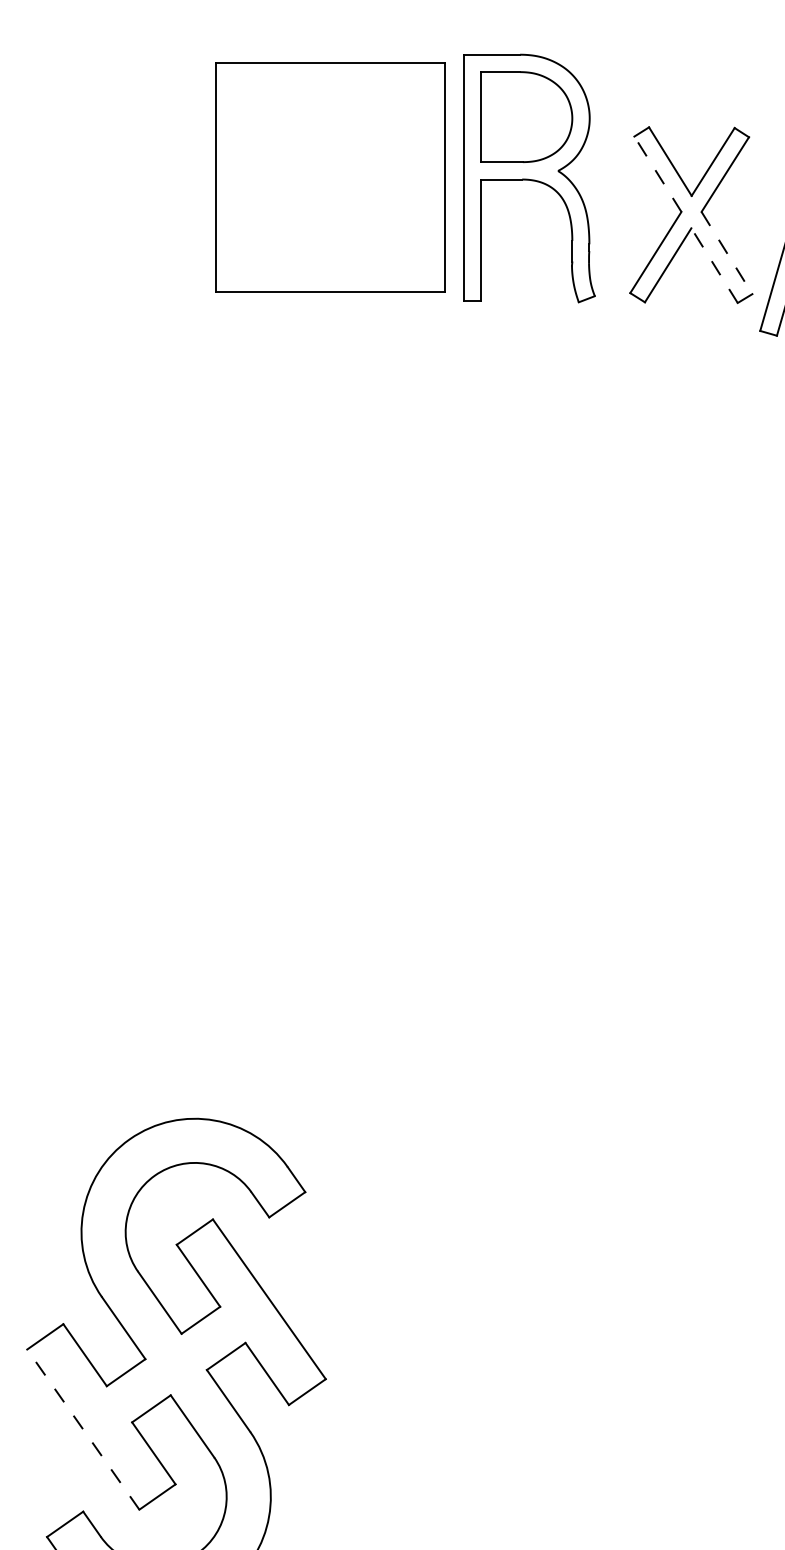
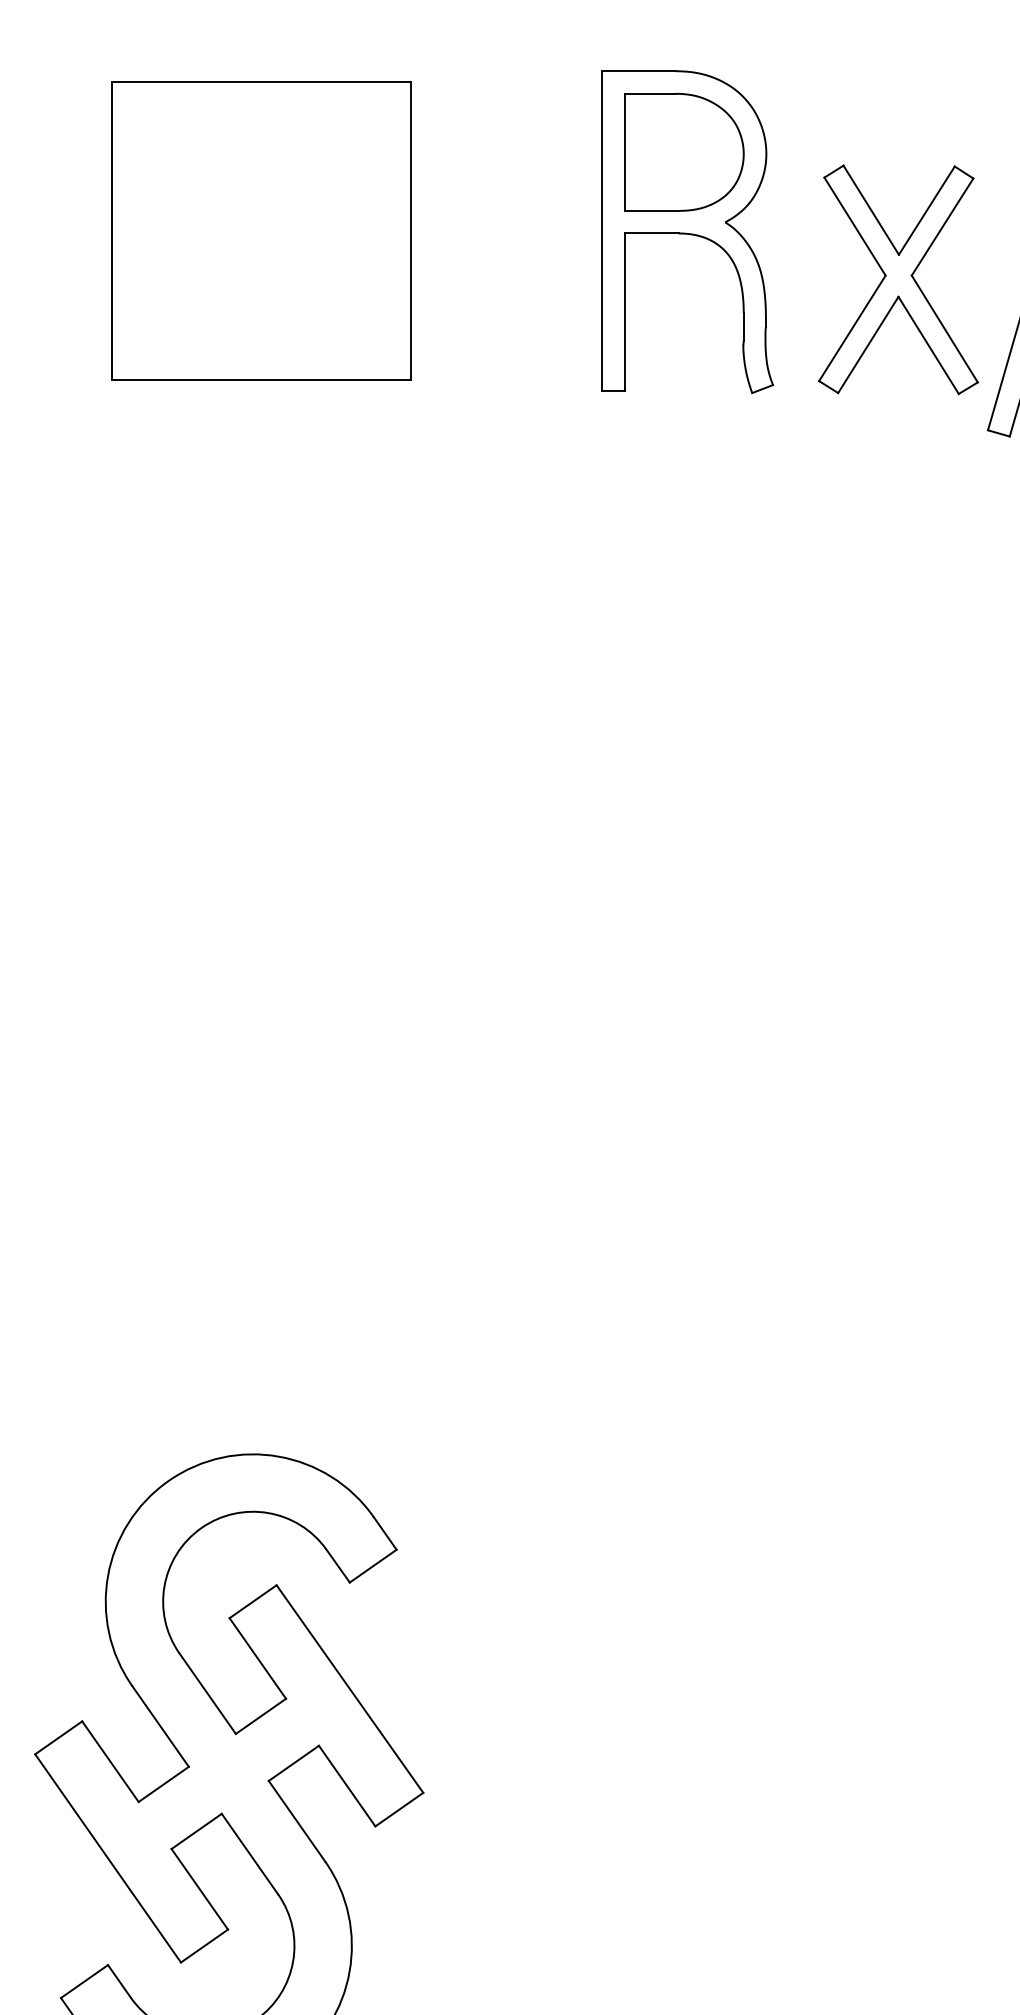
line: (658, 174) -> (855, 226), dashed -> solid
part: (330, 177) -> (261, 230), moved
line: (726, 253) -> (944, 329), dashed -> solid
line: (714, 265) -> (928, 345), dashed -> solid
line: (82, 1429) -> (107, 1858), dashed -> solid

